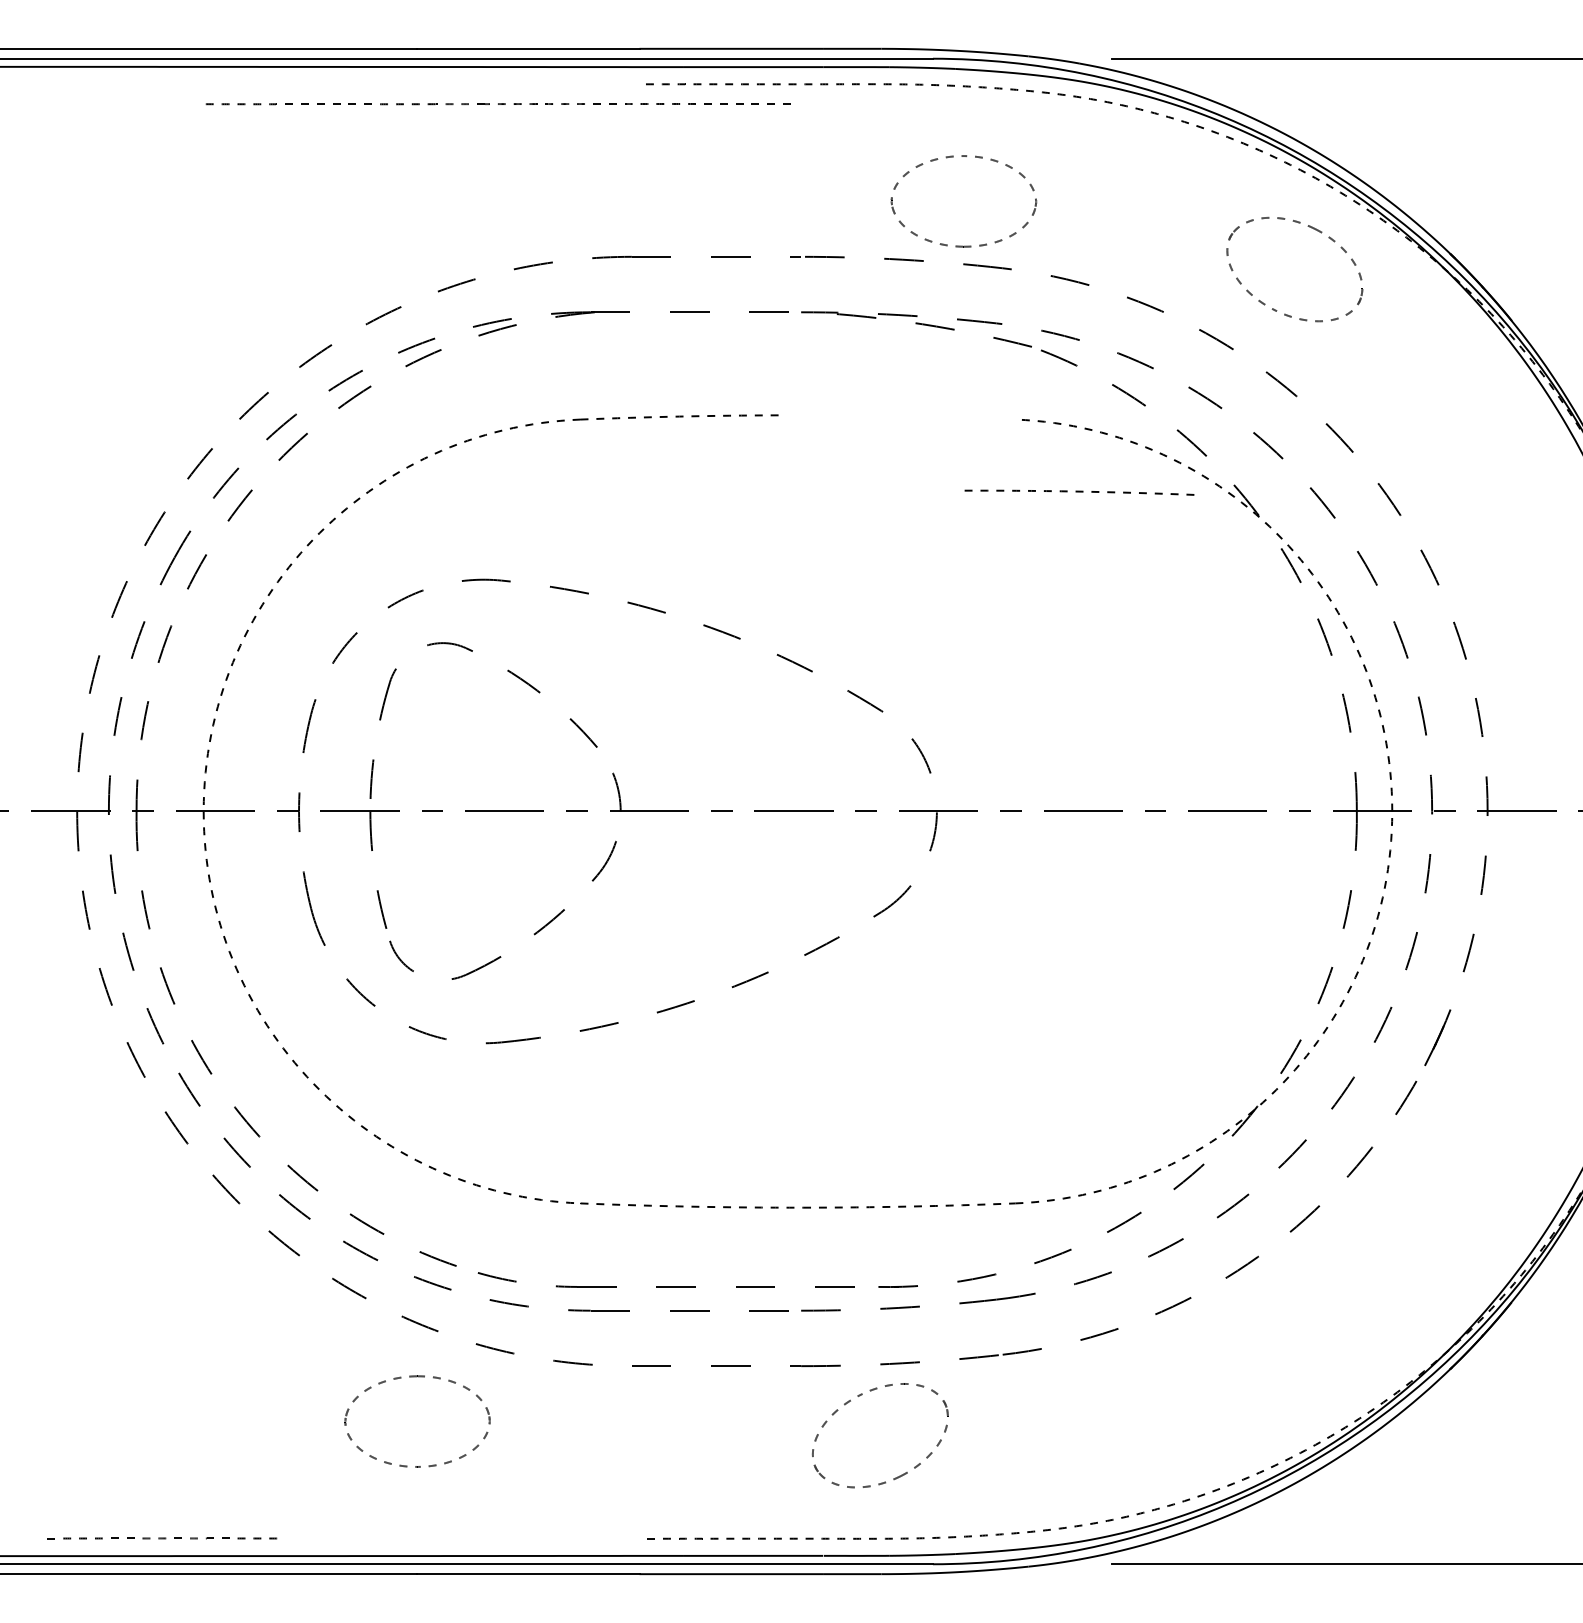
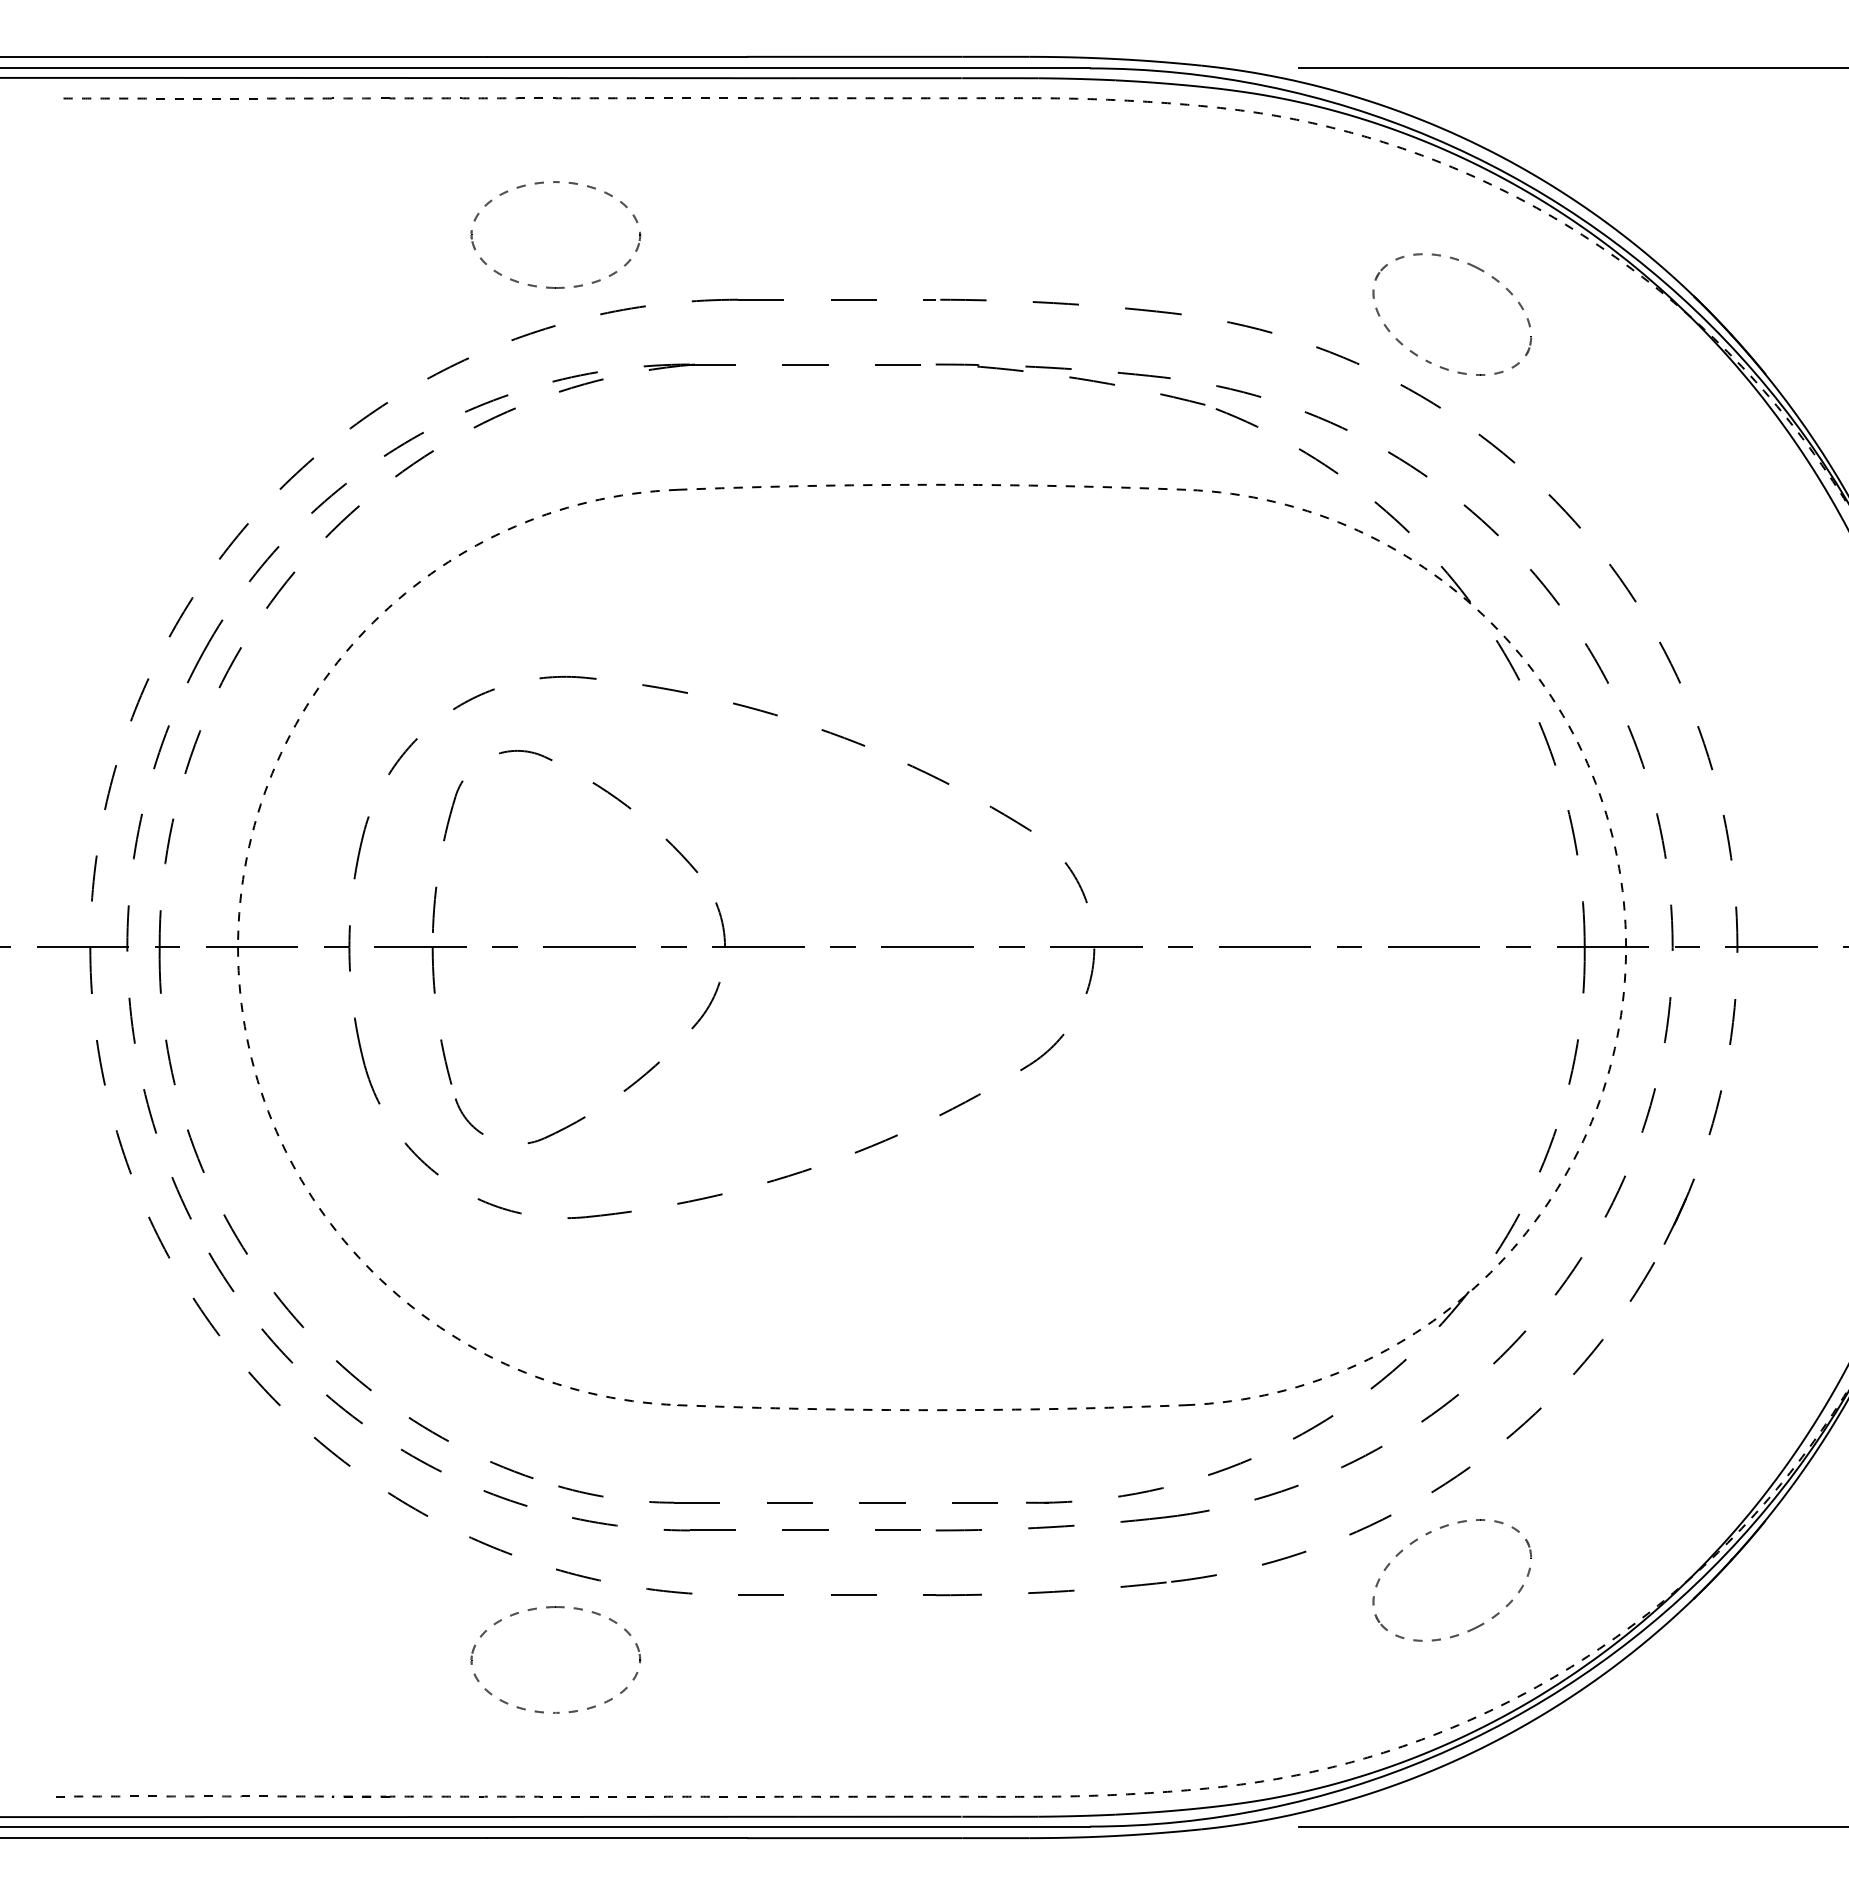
part: (497, 104) -> (404, 98), moved
part: (963, 156) -> (555, 182), moved
part: (1274, 308) -> (1428, 360), moved
arc: (1079, 492) -> (1051, 486), moved
part: (413, 1377) -> (551, 1608), moved
part: (860, 1396) -> (1428, 1534), moved
part: (461, 1538) -> (539, 1796), added

